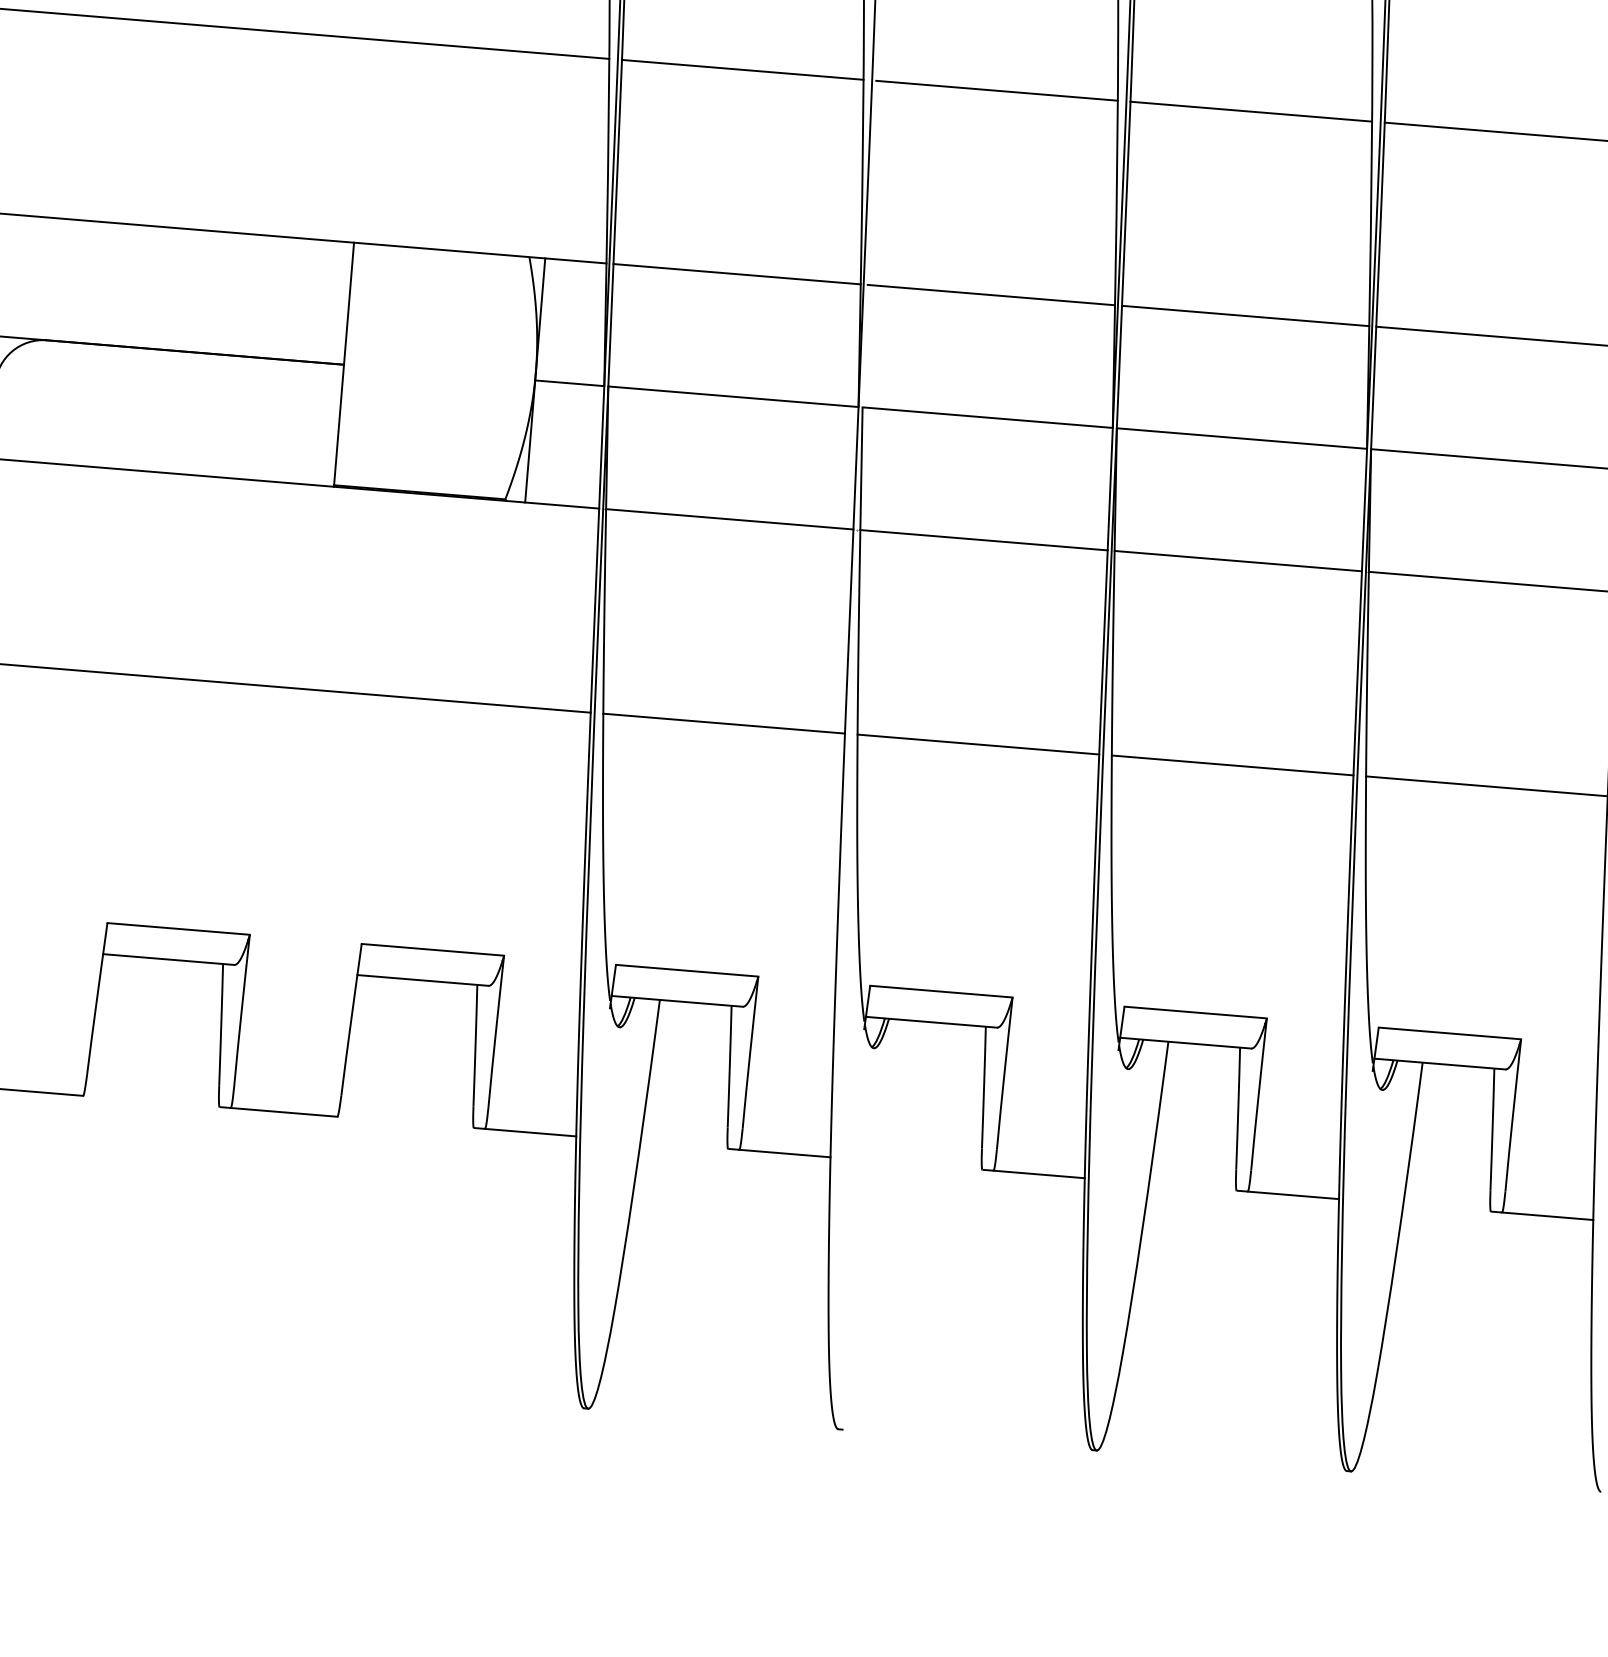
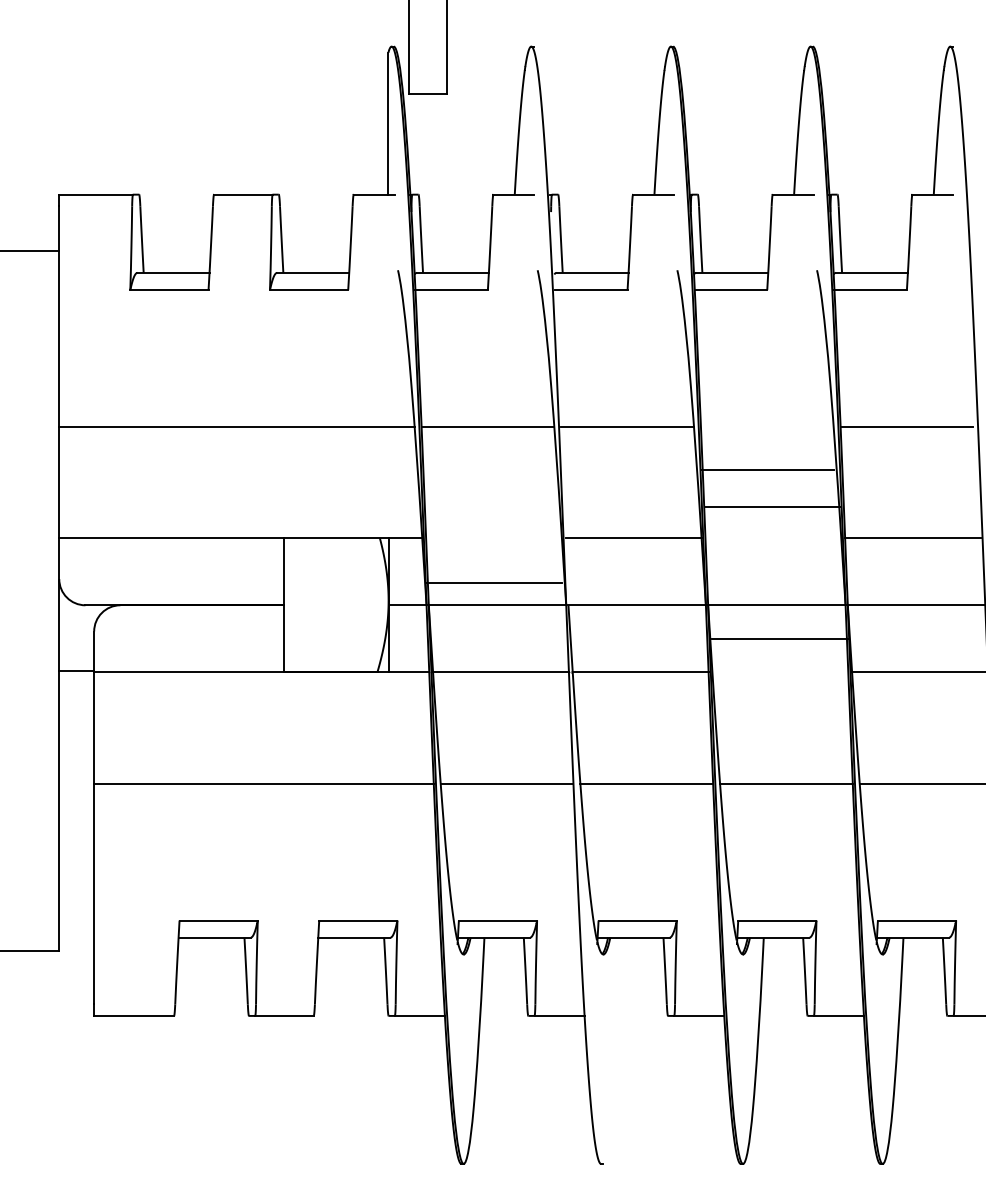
line: (1249, 111) -> (766, 469), moved
line: (736, 274) -> (493, 583), moved
line: (1245, 316) -> (773, 507), moved
line: (1238, 561) -> (780, 639), moved

